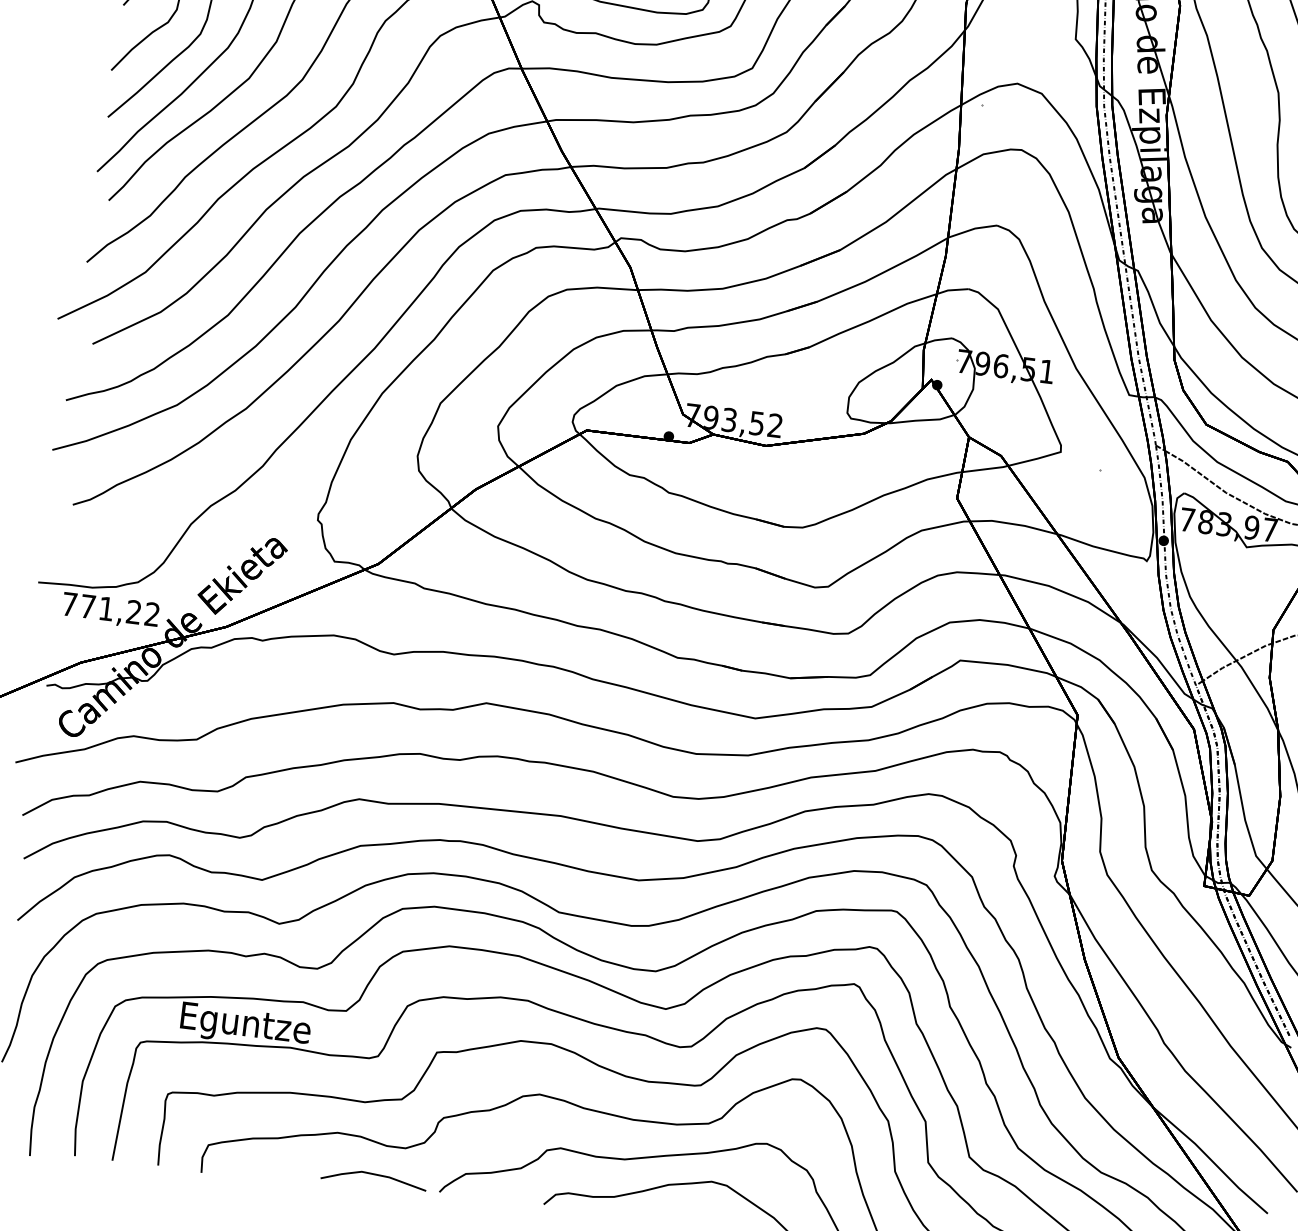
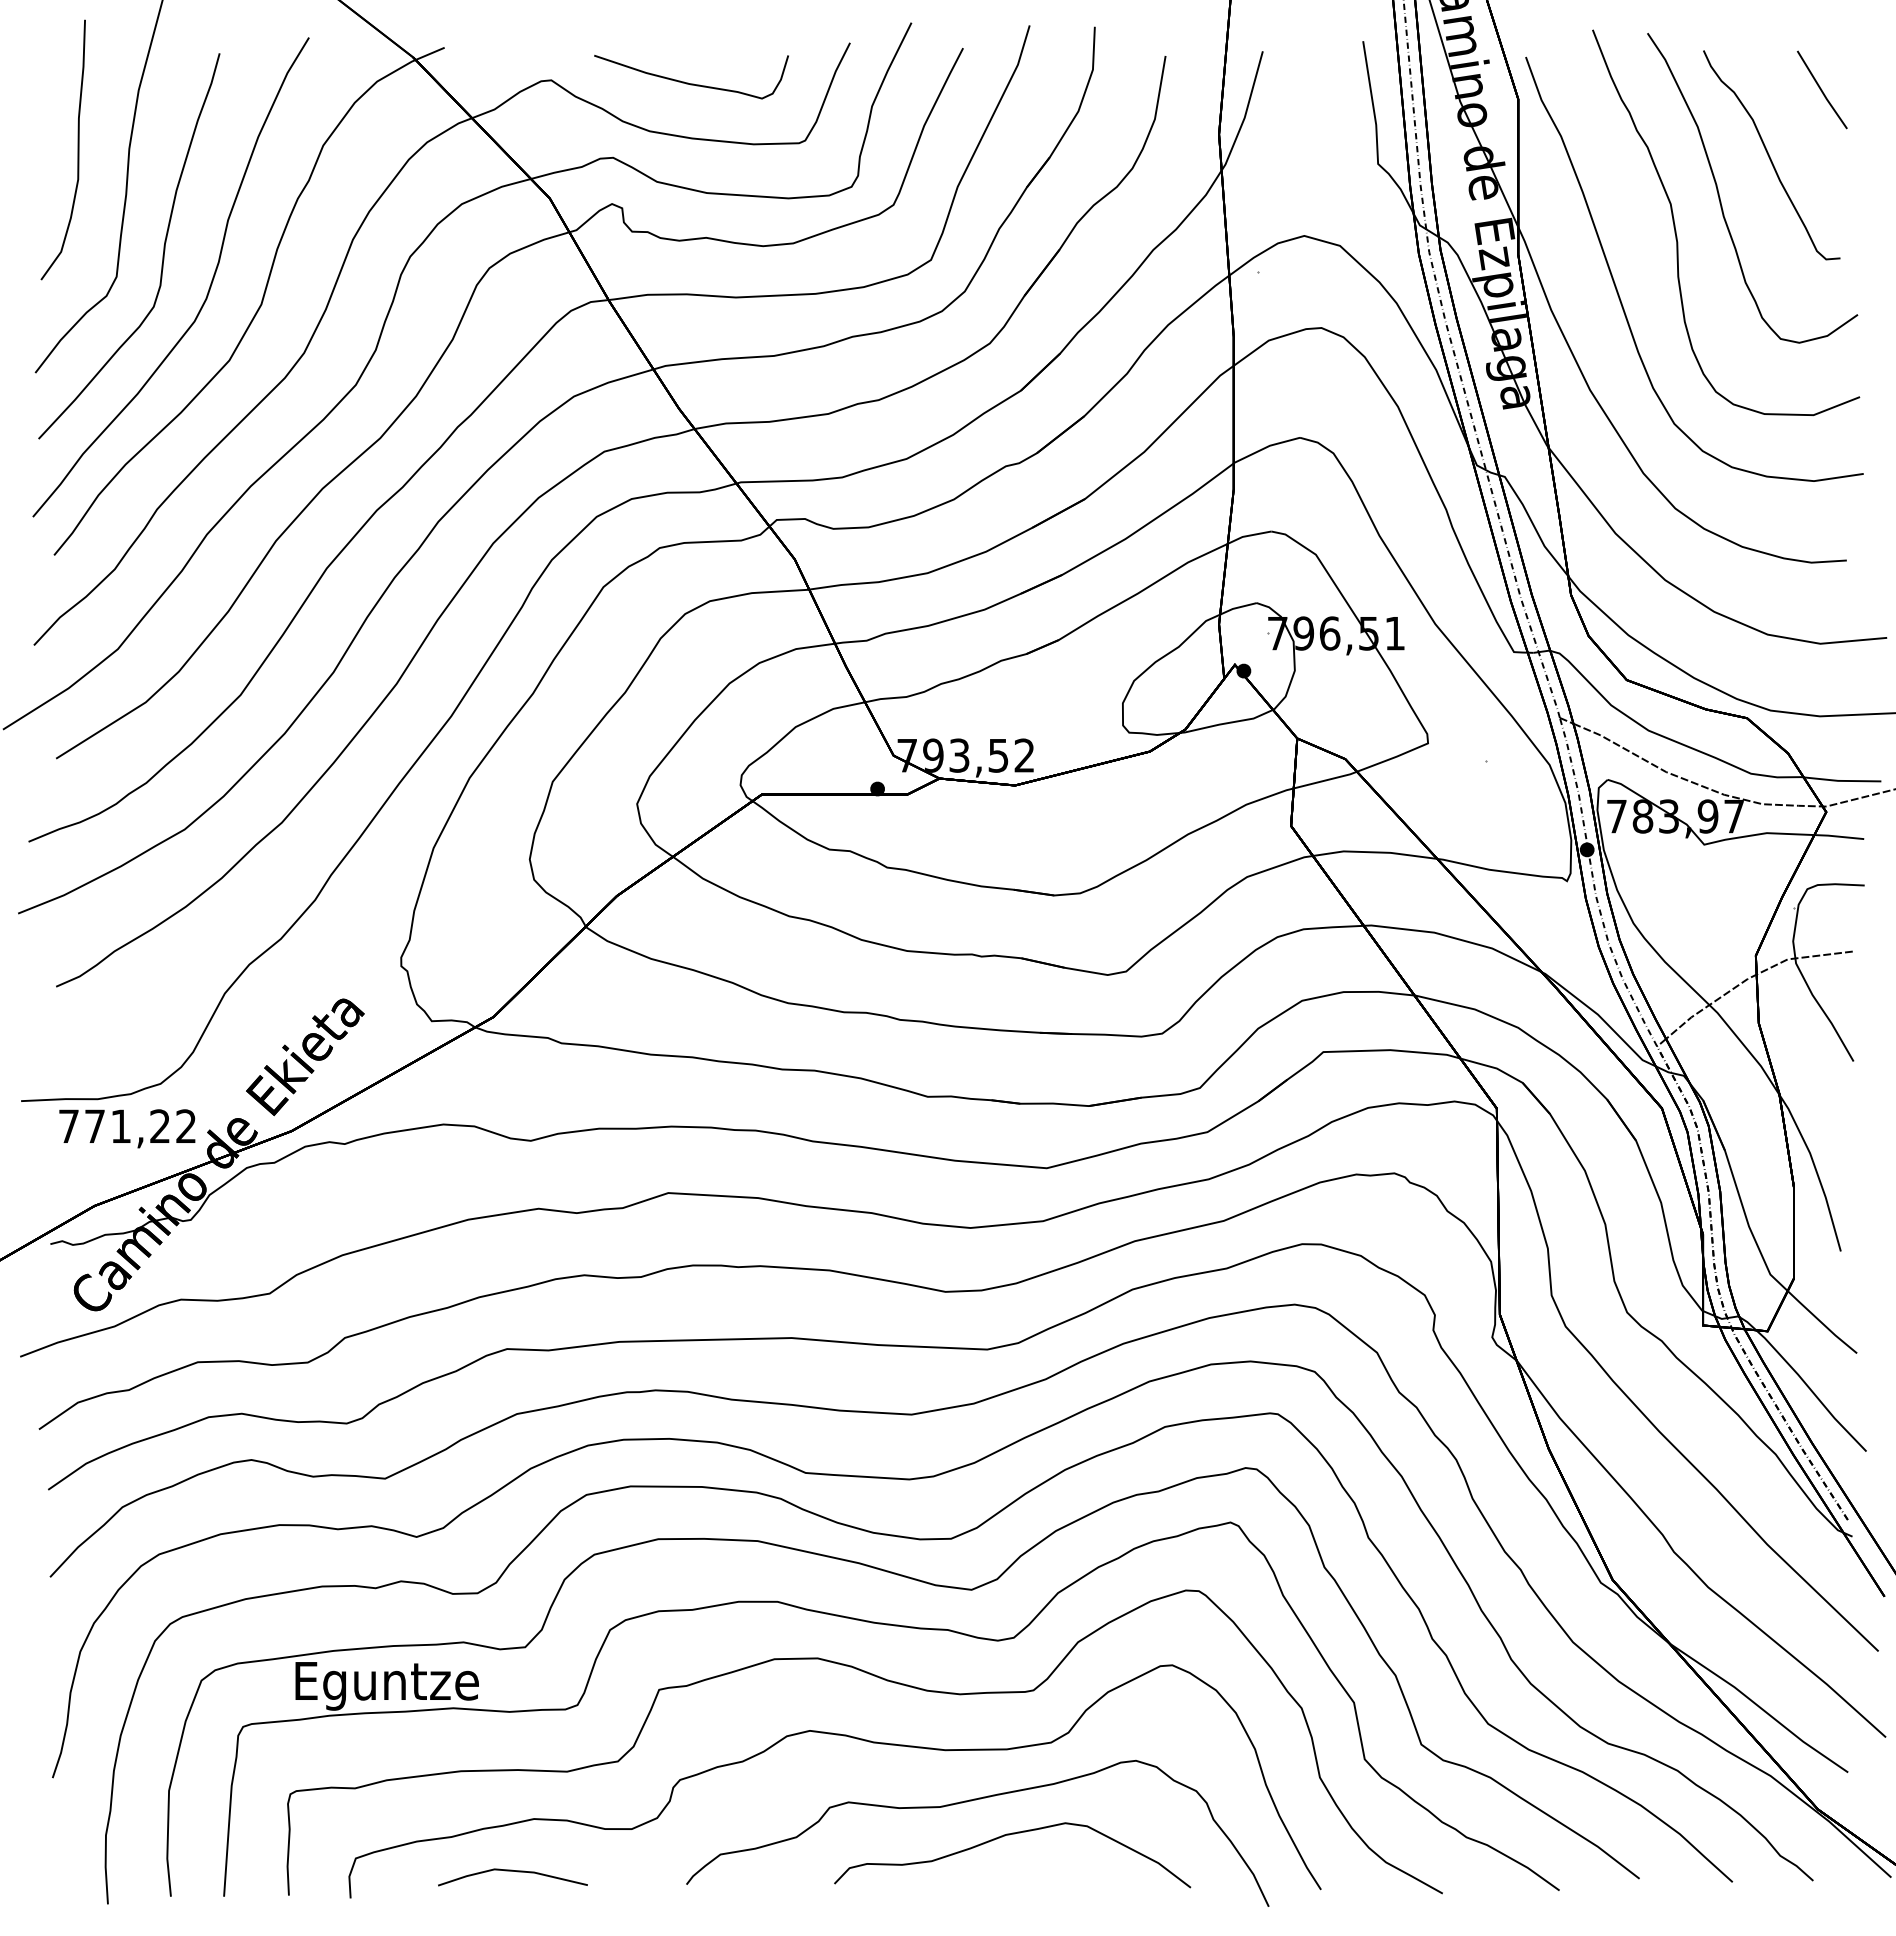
line: (374, 1174) -> (512, 1871), moved

